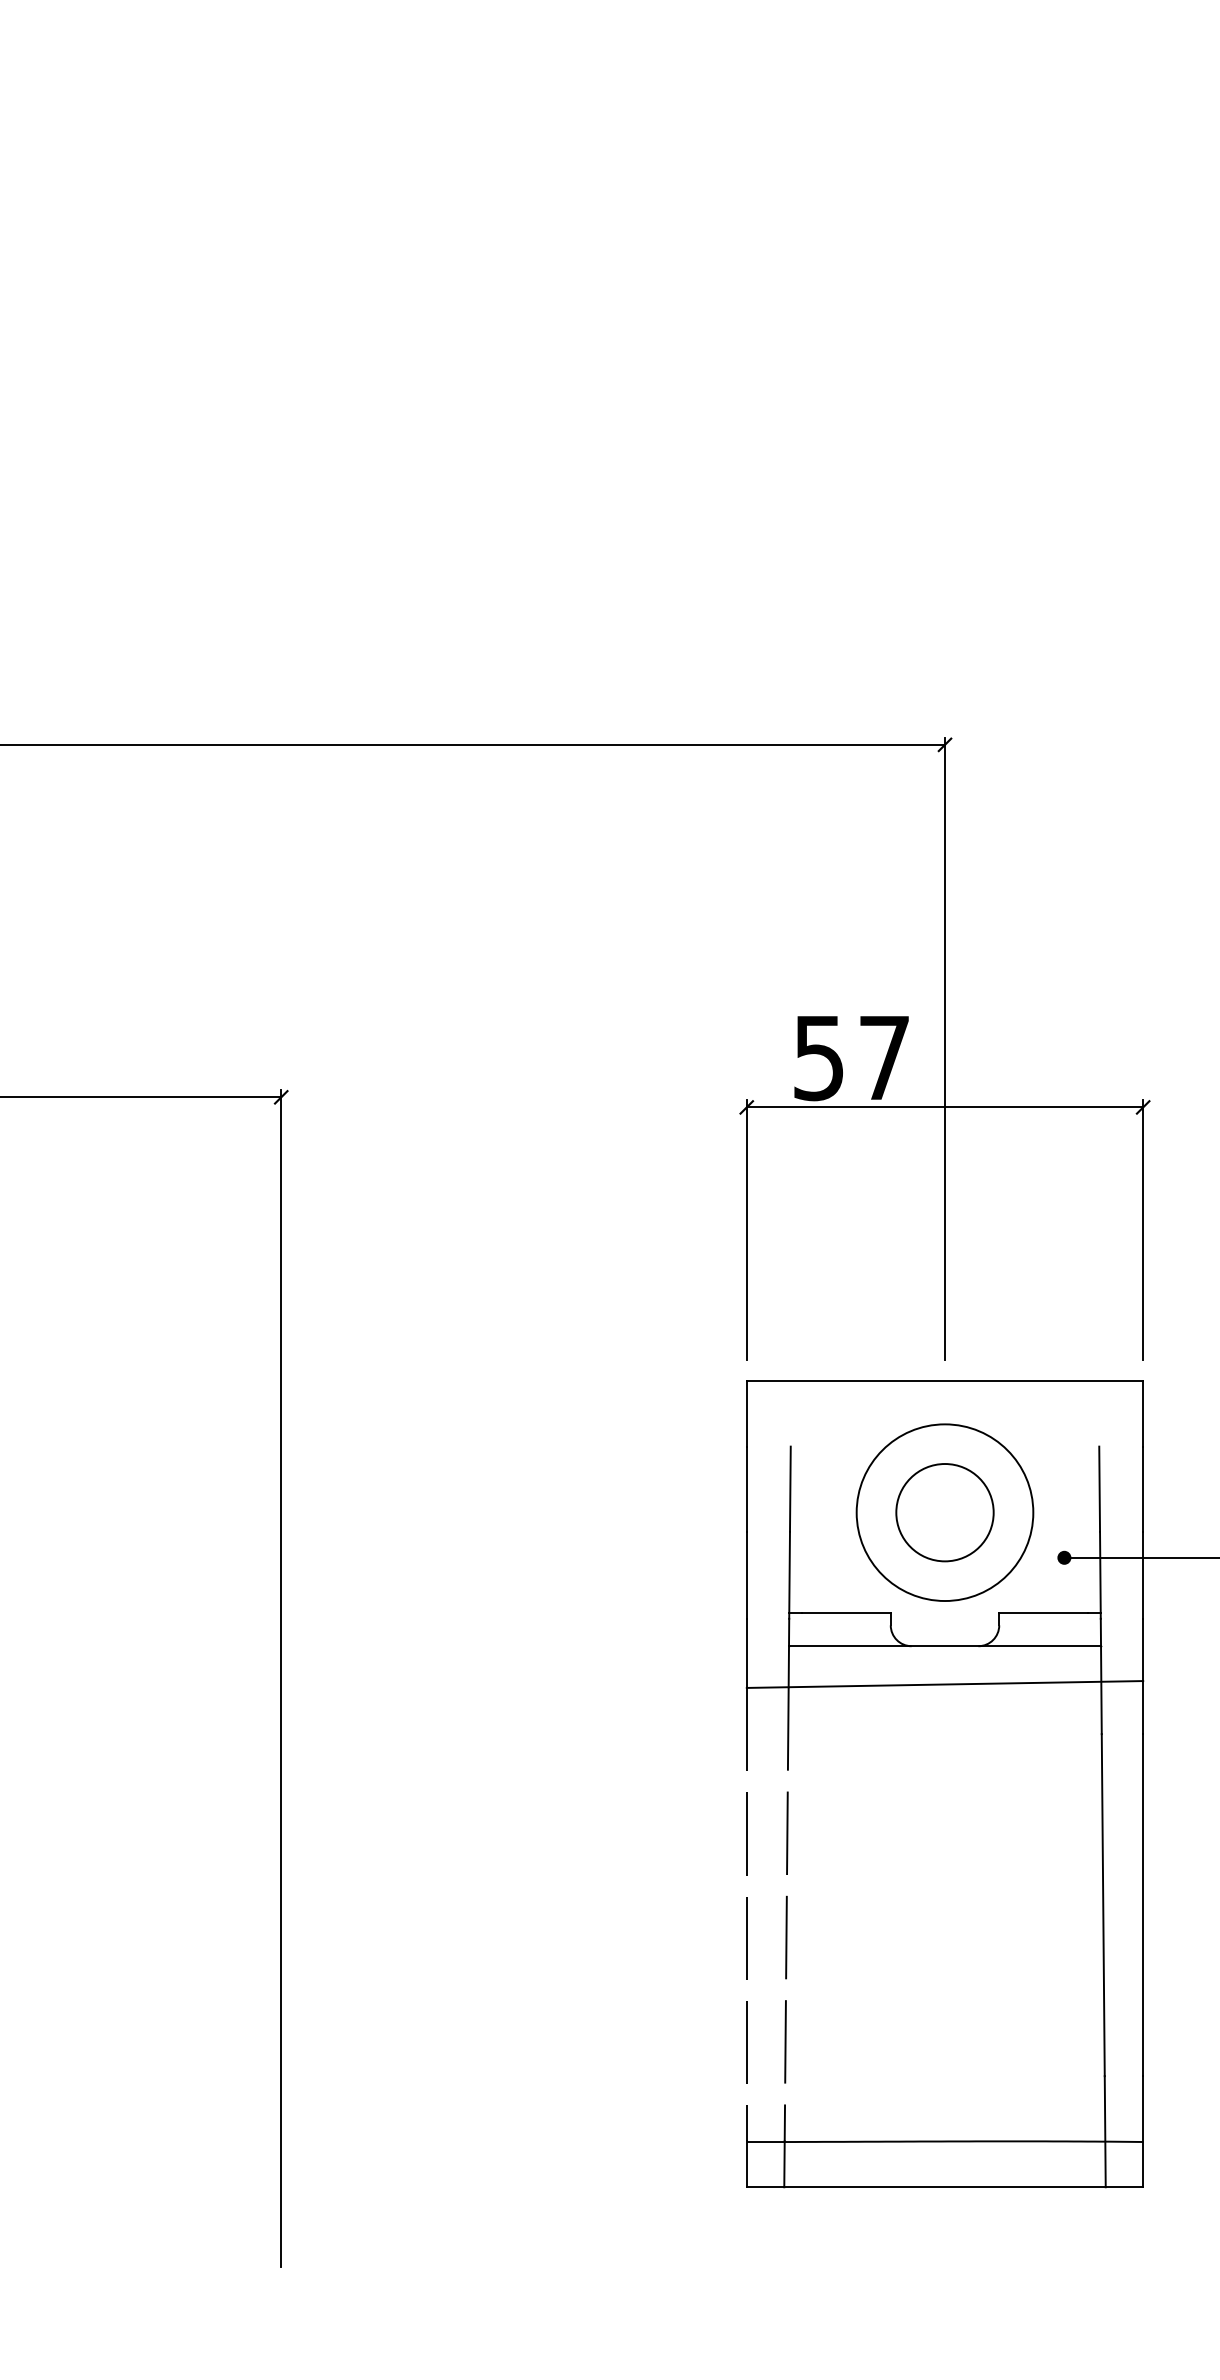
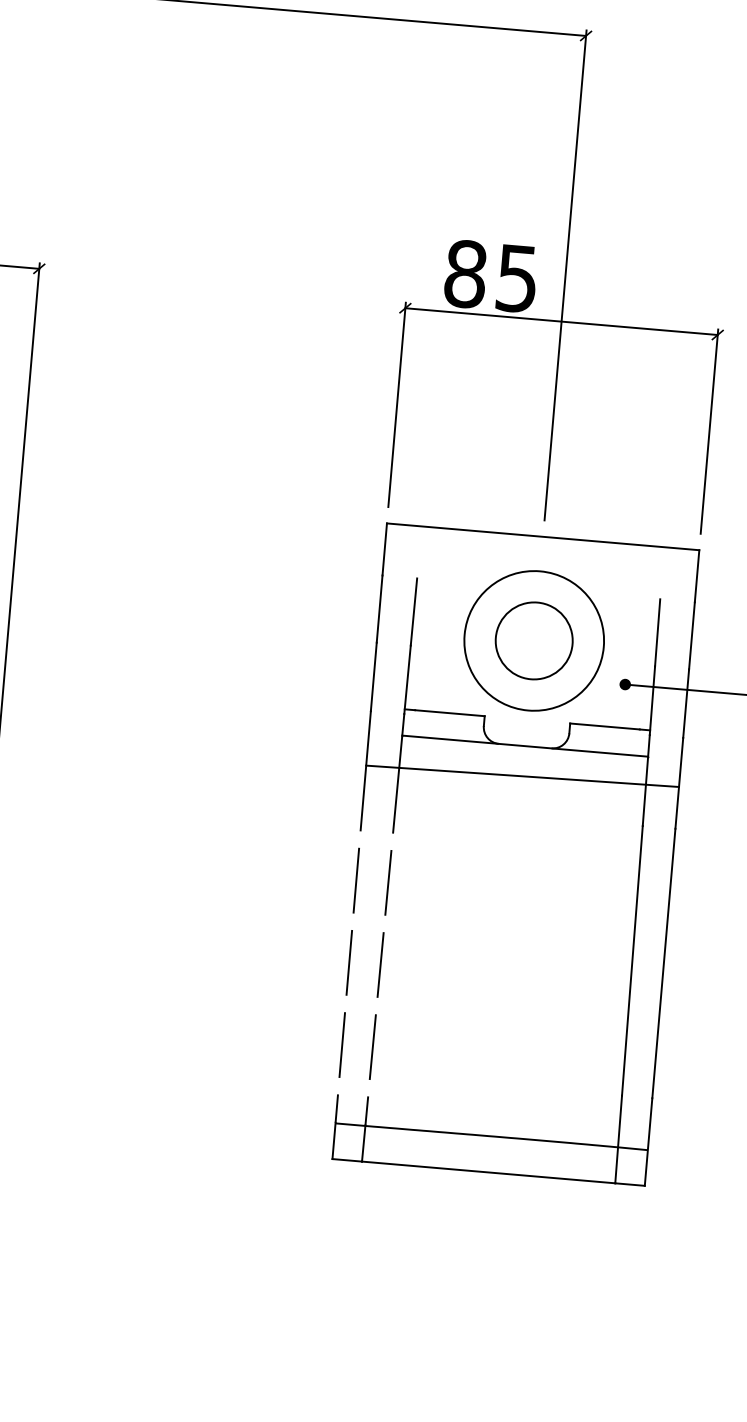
text: (850, 1057) -> (490, 275), 57 -> 85

